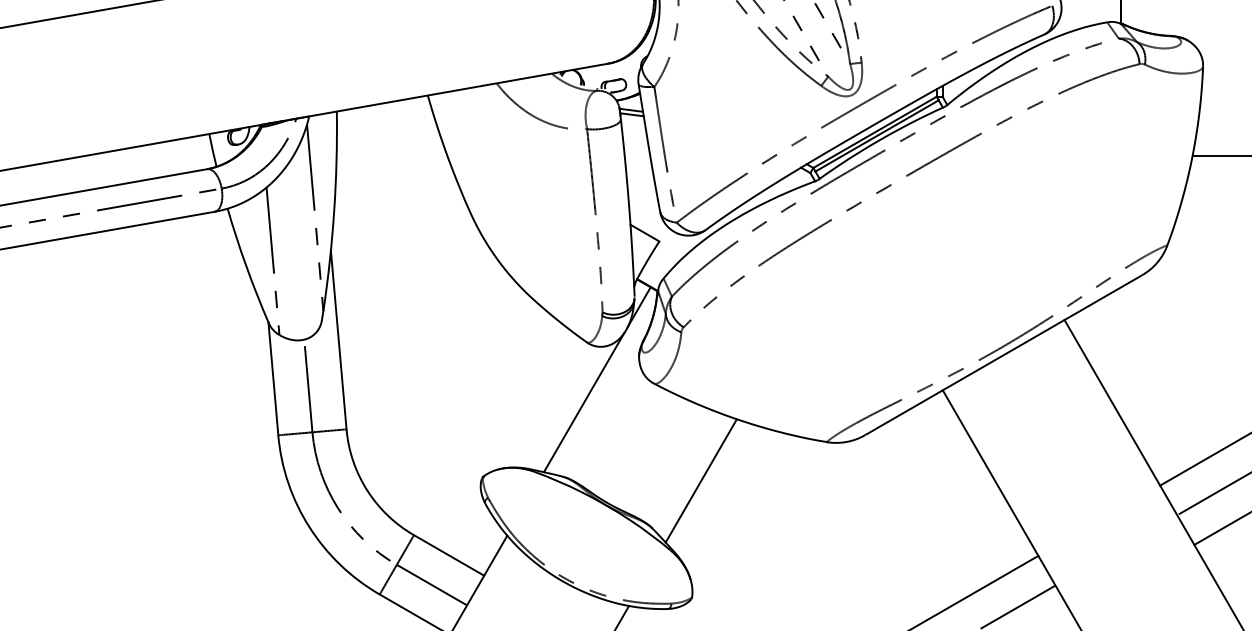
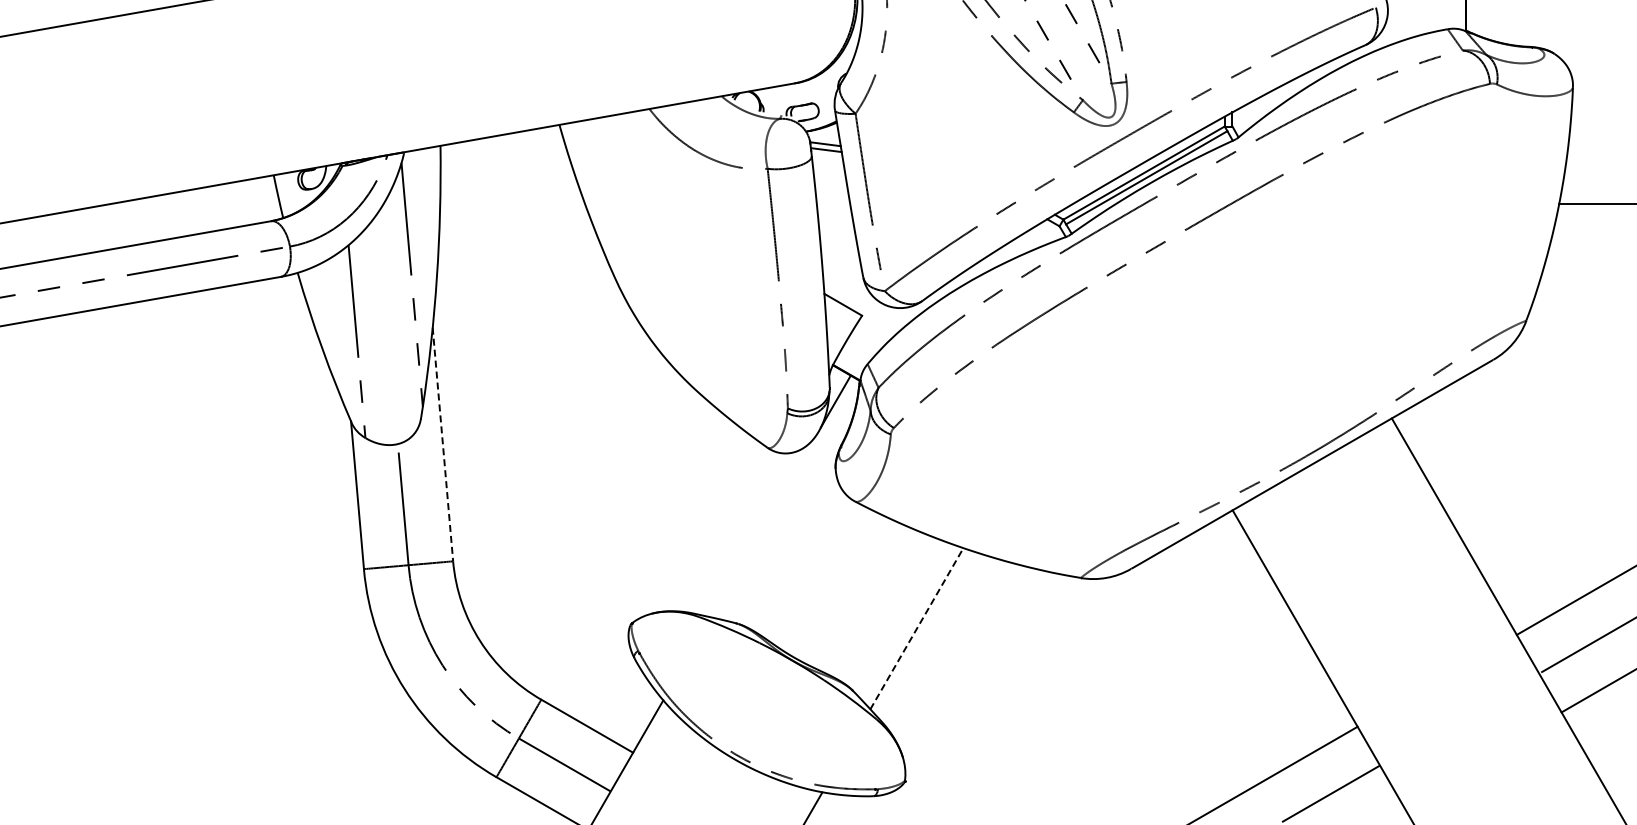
line: (338, 340) -> (442, 445), solid -> dashed
line: (583, 402) -> (763, 526), removed
line: (701, 480) -> (917, 628), solid -> dashed

